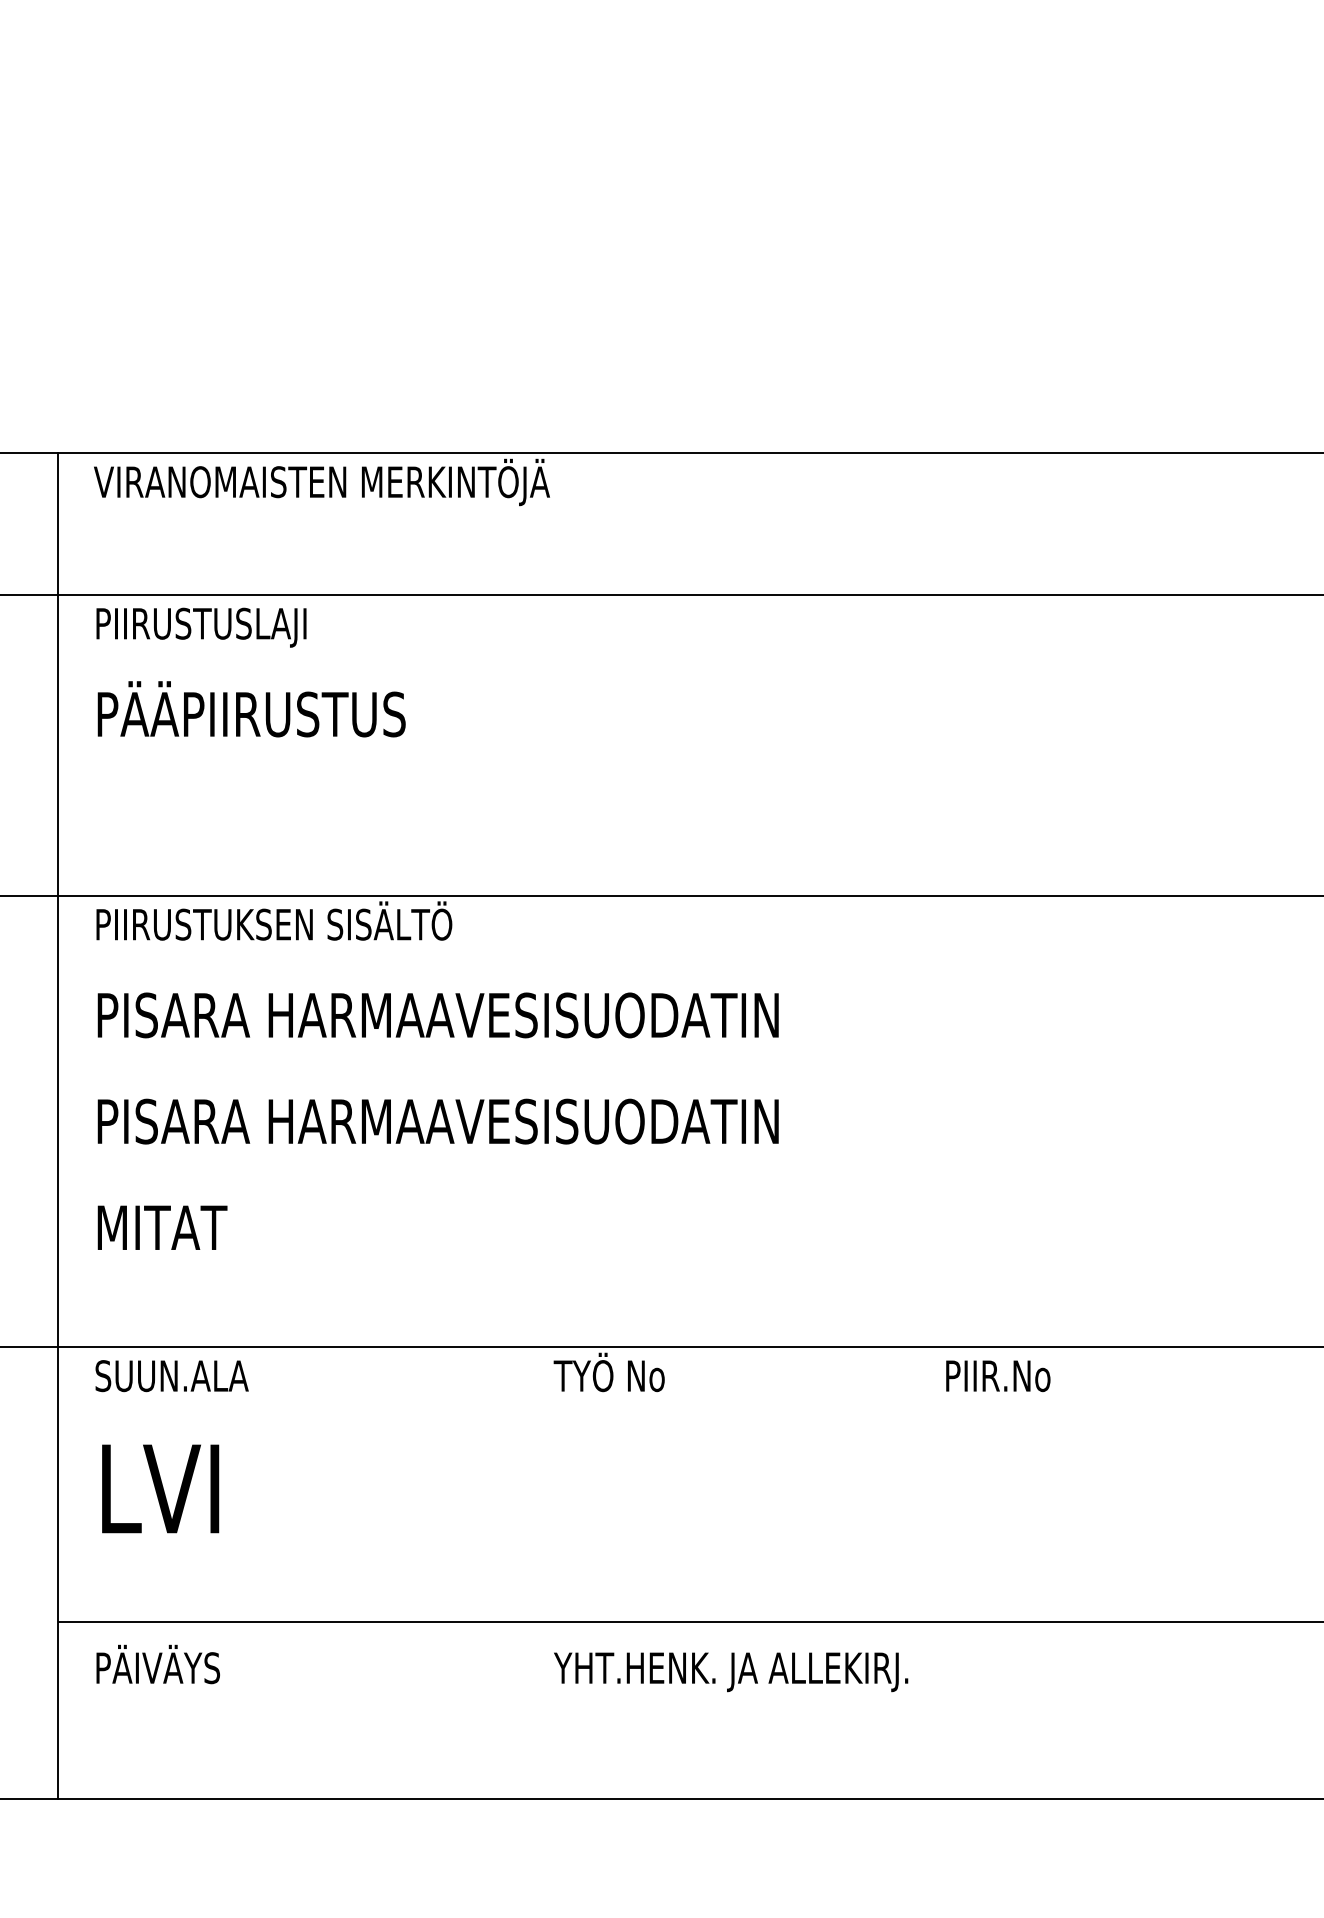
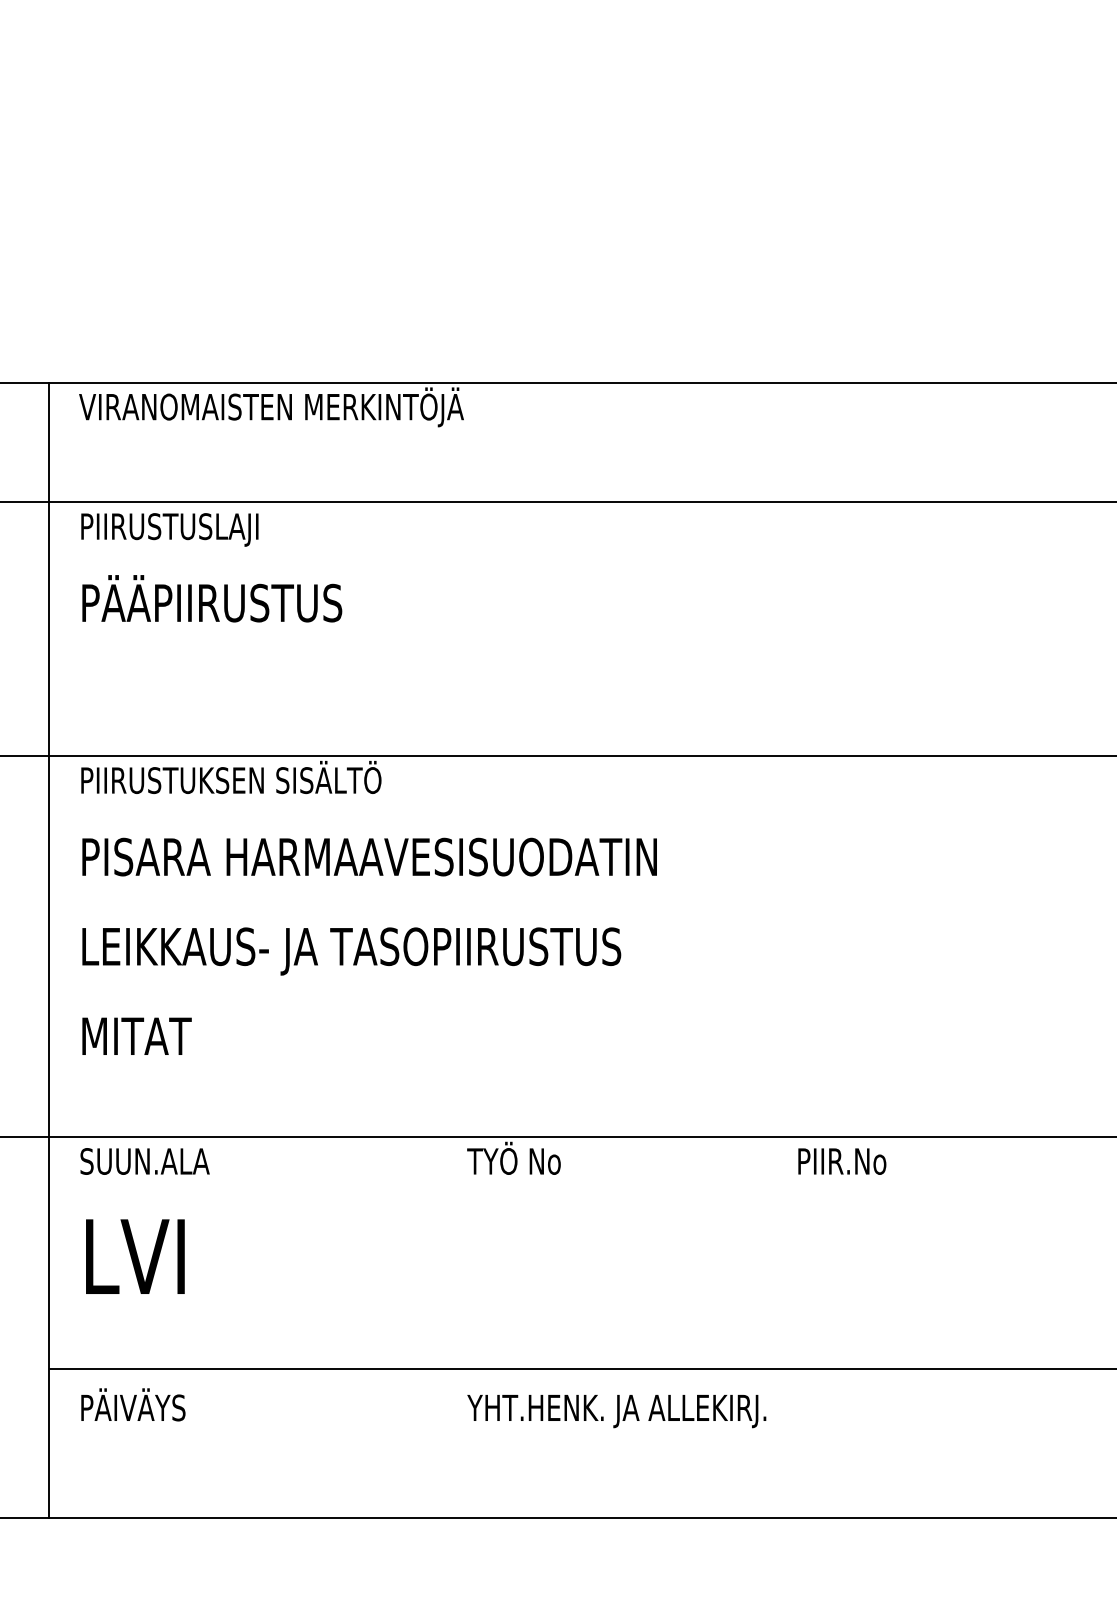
text: (440, 1126) -> (371, 950), PISARA HARMAAVESISUODATIN -> LEIKKAUS- JA TASOPIIRUSTUS

